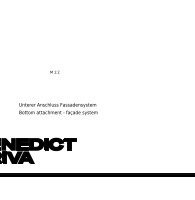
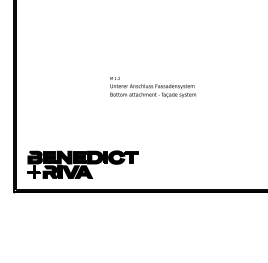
text: (58, 105) -> (153, 87), moved

